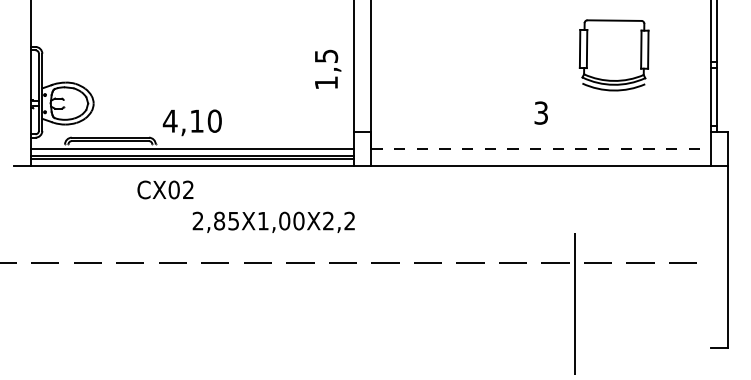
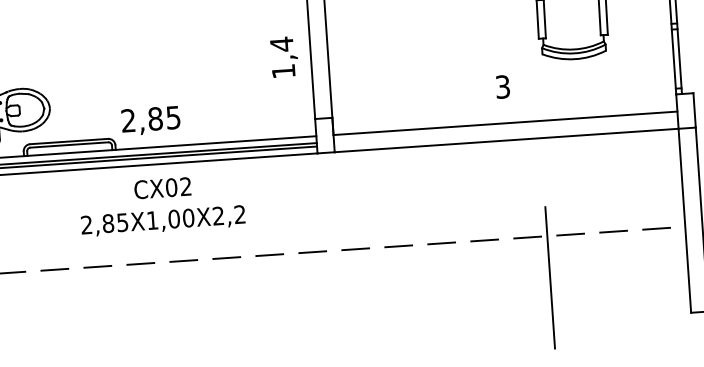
text: (326, 56) -> (281, 44), 1,5 -> 1,4
text: (191, 120) -> (149, 118), 4,10 -> 2,85
line: (541, 149) -> (505, 123), dashed -> solid
text: (165, 189) -> (162, 187), moved
text: (273, 221) -> (162, 220), moved
line: (711, 257) -> (684, 221), added

